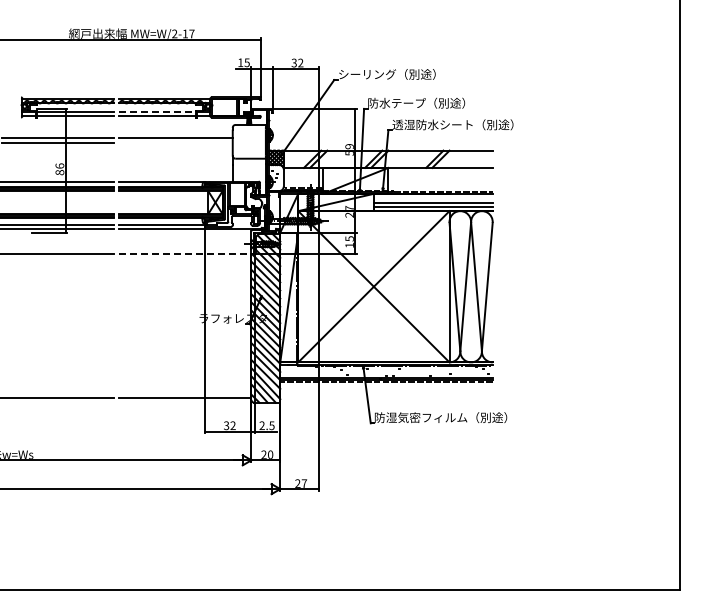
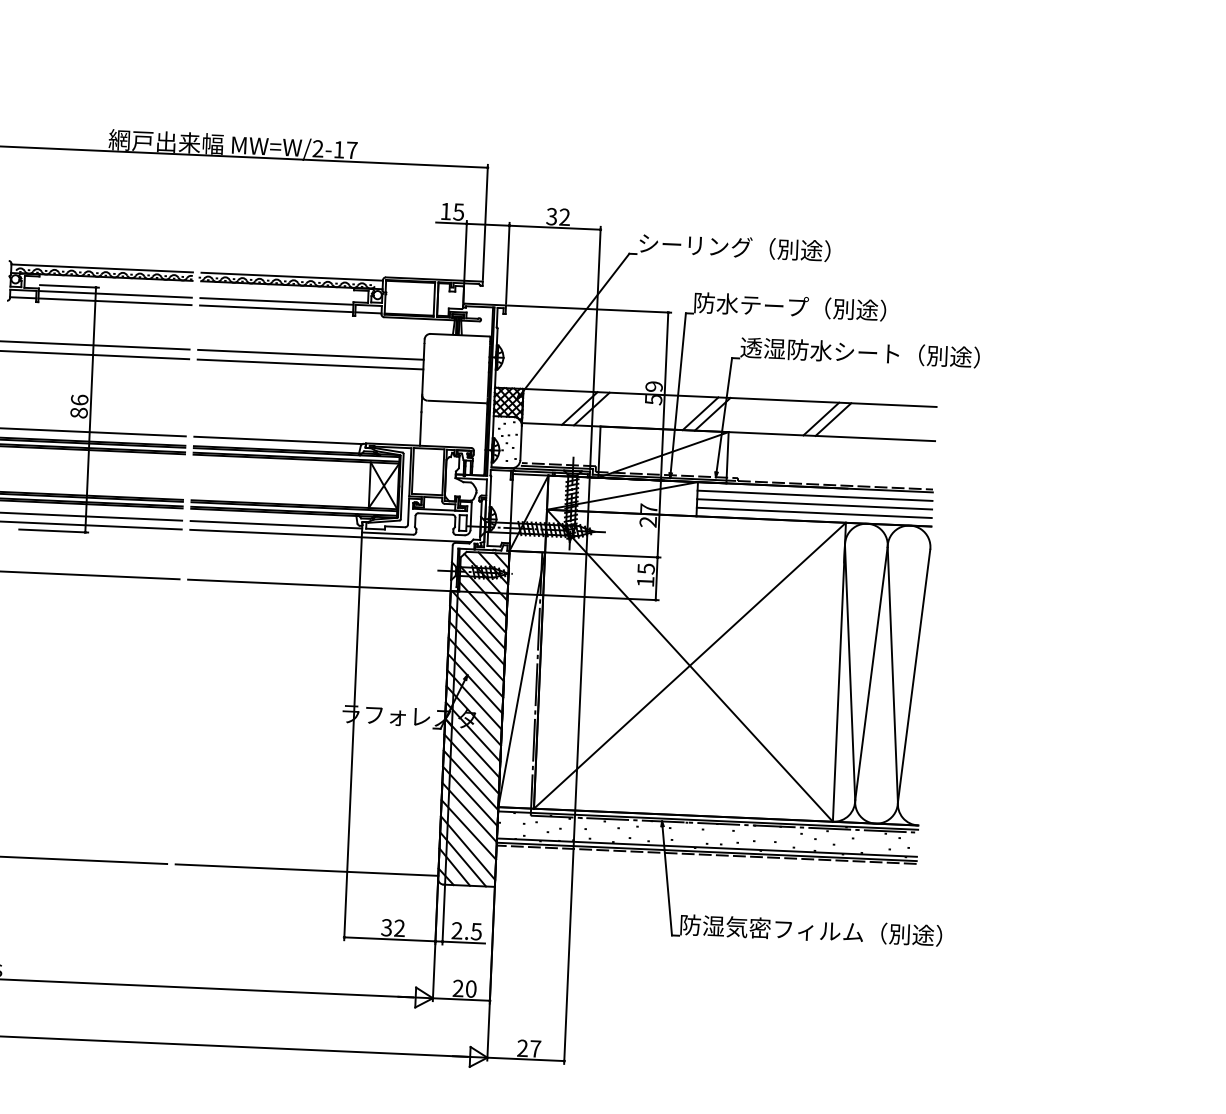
line: (157, 111) -> (277, 300), dashed -> solid
line: (175, 143) -> (310, 365), added
line: (432, 198) -> (813, 496), added
line: (187, 254) -> (324, 585), dashed -> solid

